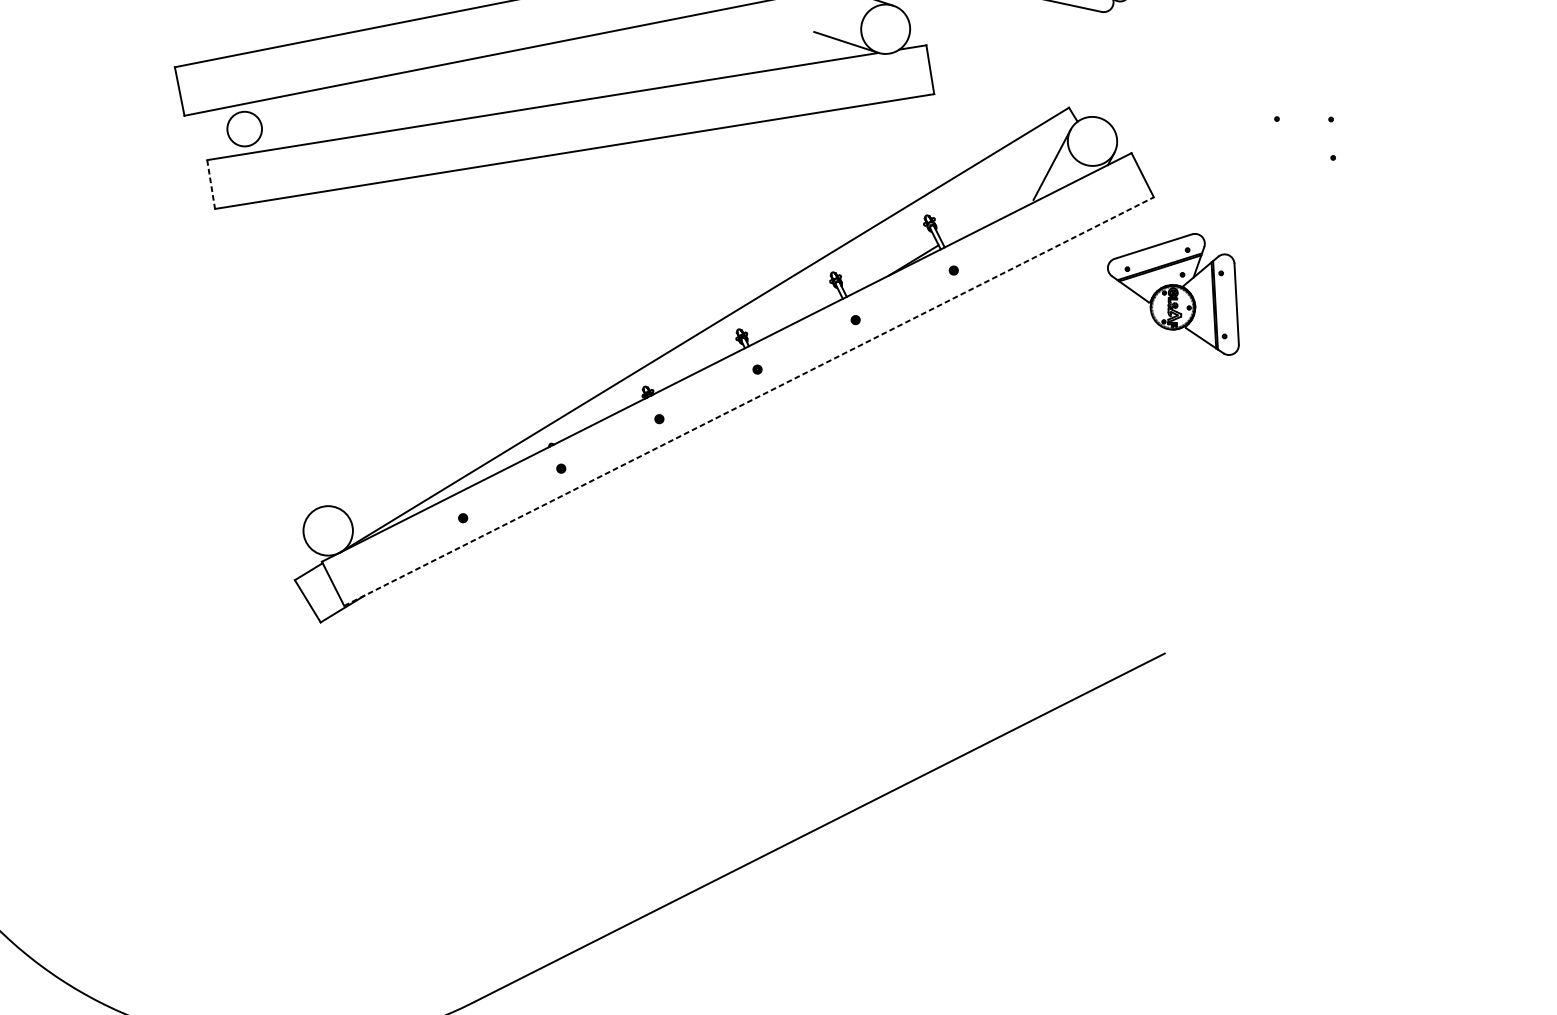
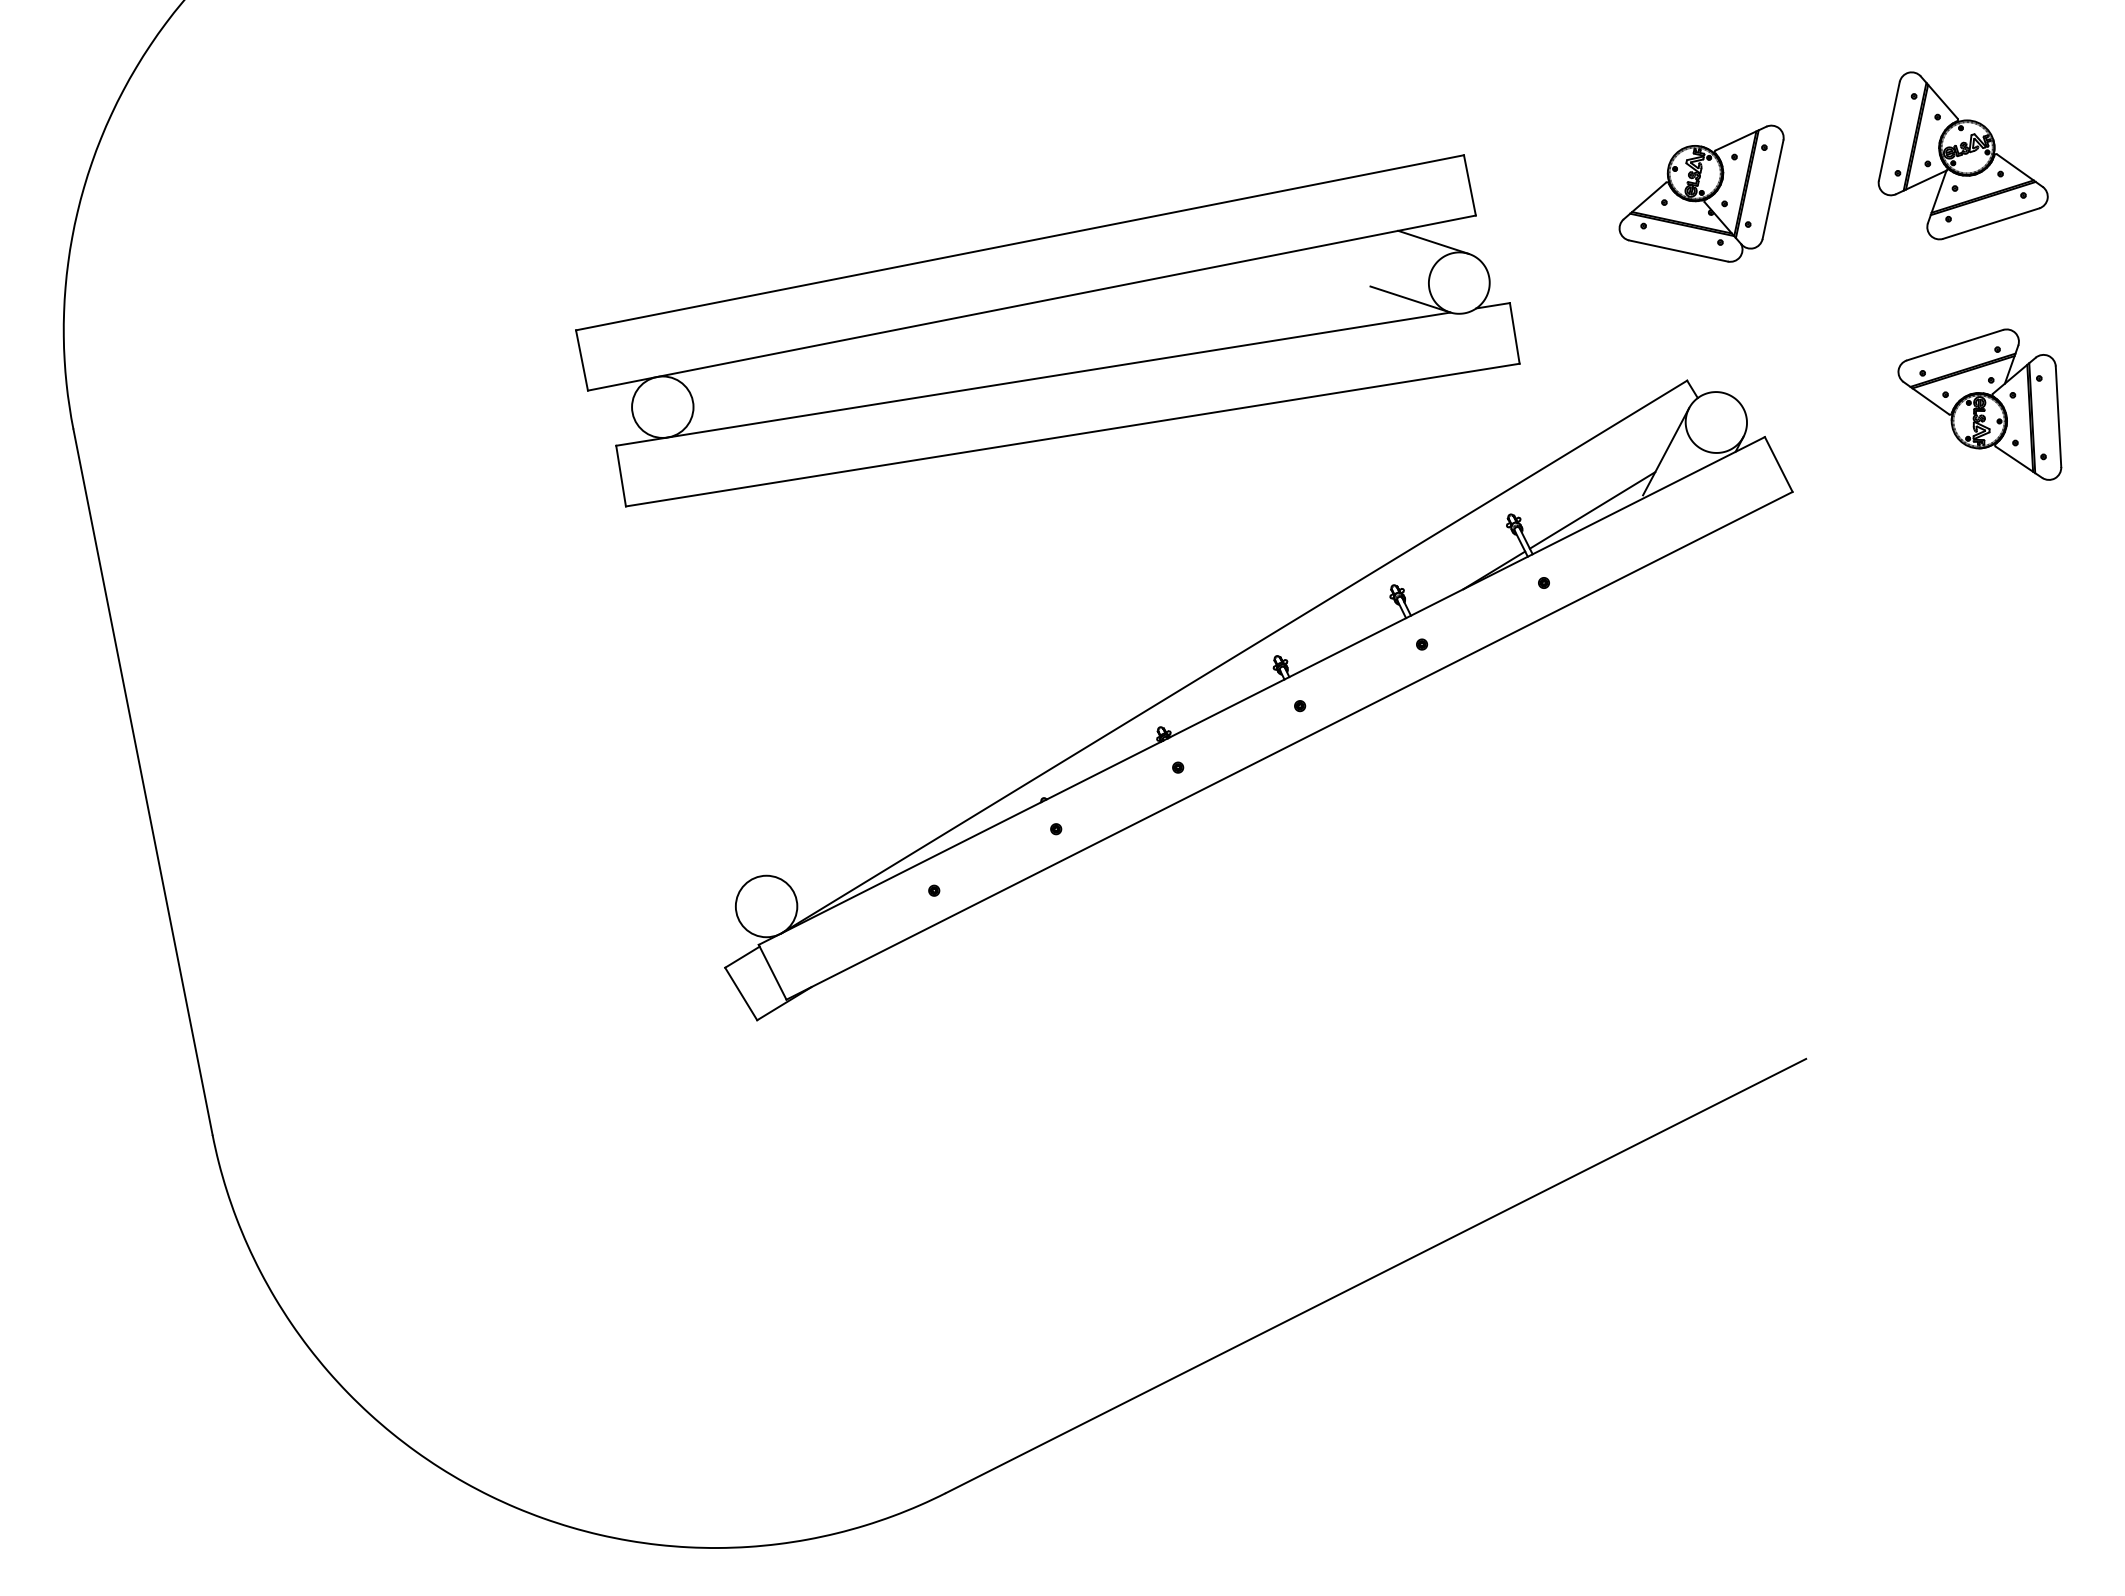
circle: (244, 128) -> (662, 406), size x1.43
line: (211, 184) -> (621, 476), dashed -> solid
line: (992, 212) -> (1592, 510), added
part: (1173, 294) -> (1979, 404), moved
line: (749, 401) -> (1289, 745), dashed -> solid

